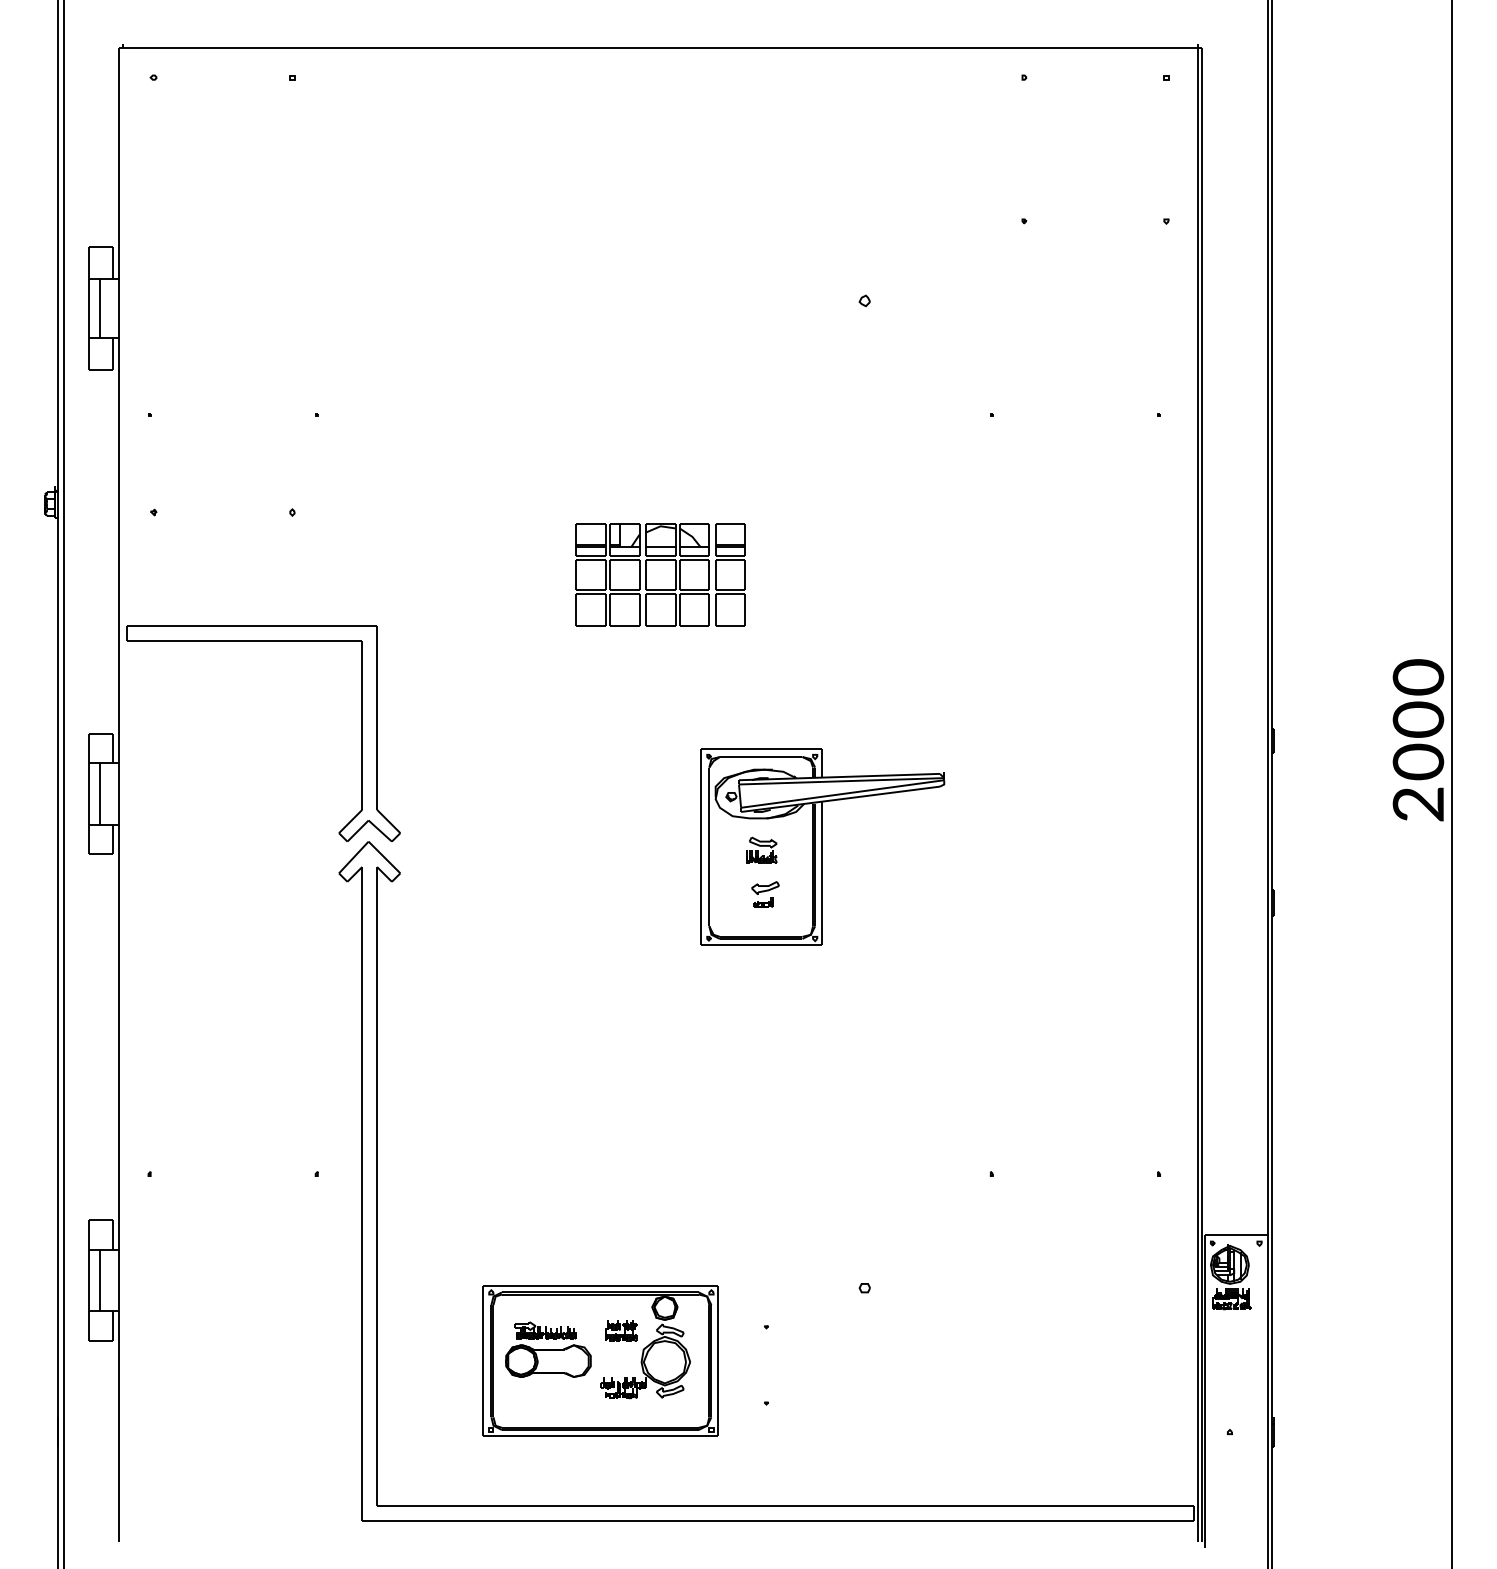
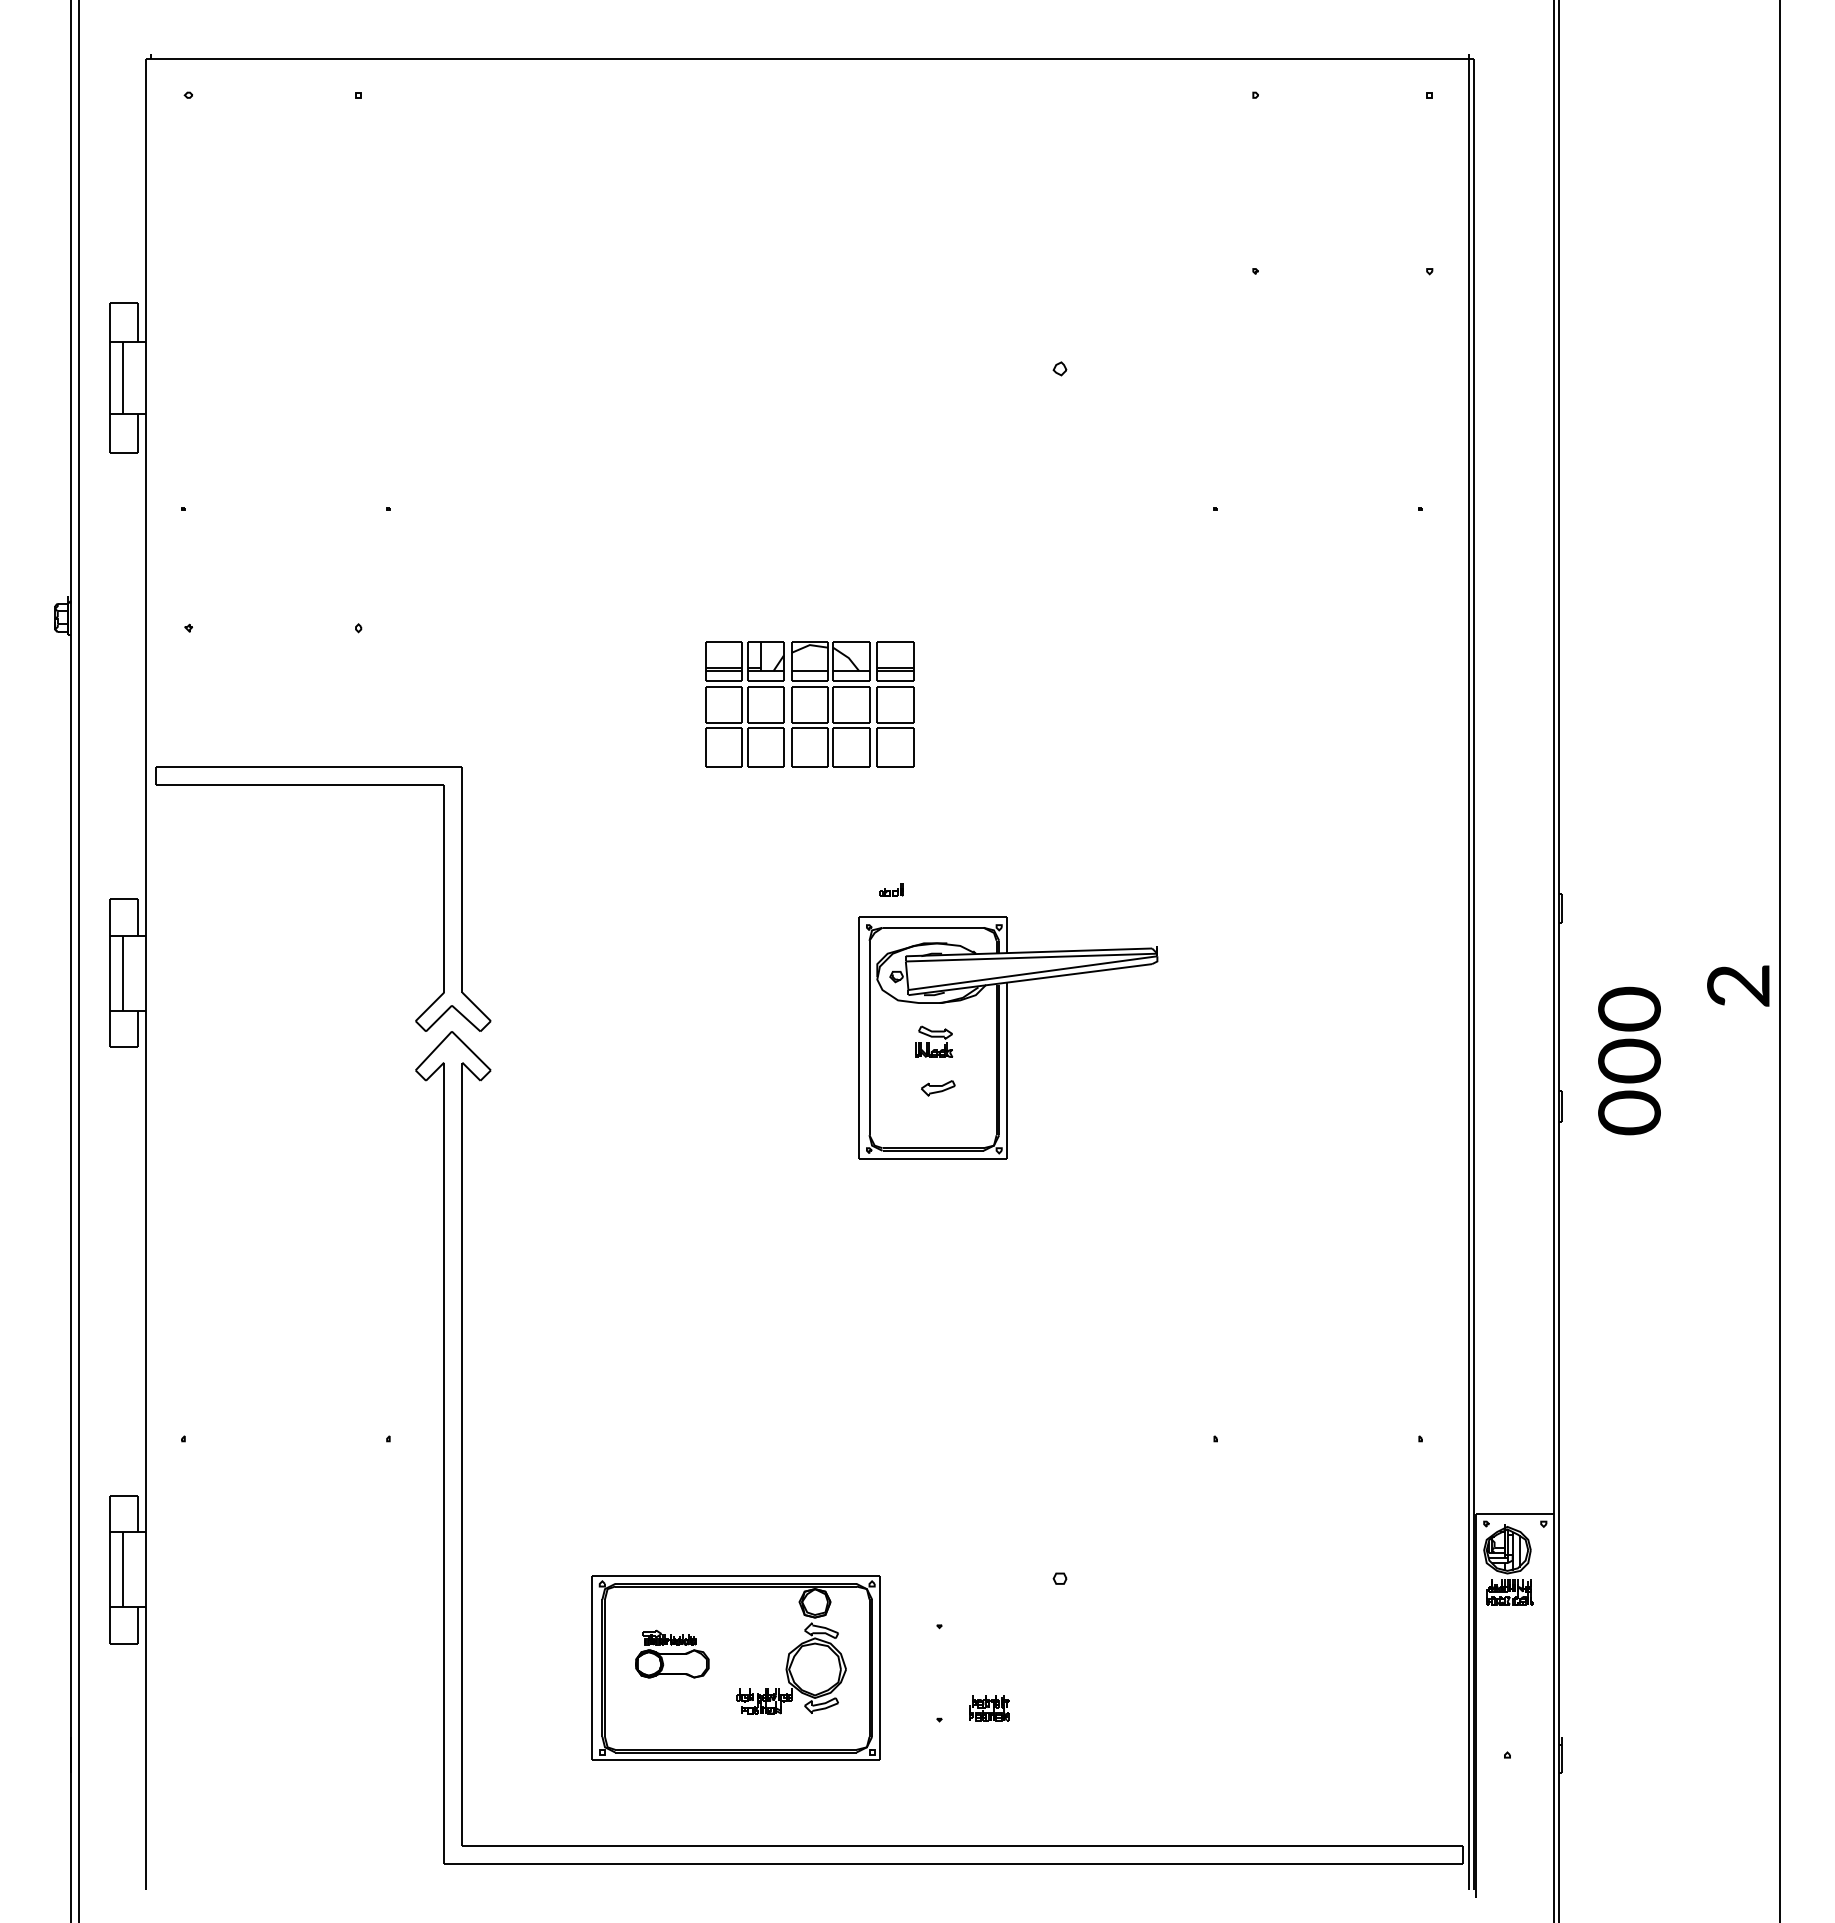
text: (1418, 719) -> (1629, 1060), moved
part: (763, 902) -> (891, 889), moved
part: (621, 1331) -> (989, 1708), moved
part: (548, 1349) -> (672, 1653), size x0.7

